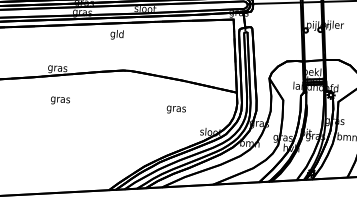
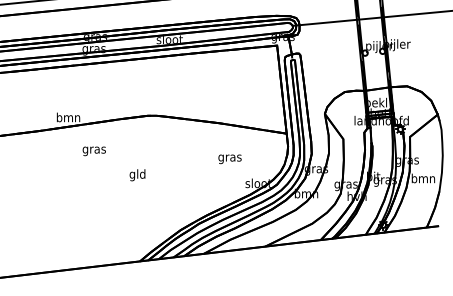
text: (117, 35) -> (137, 175), moved
text: (57, 68) -> (68, 118), gras -> bmn
text: (59, 100) -> (93, 151), moved
text: (175, 110) -> (229, 159), moved

